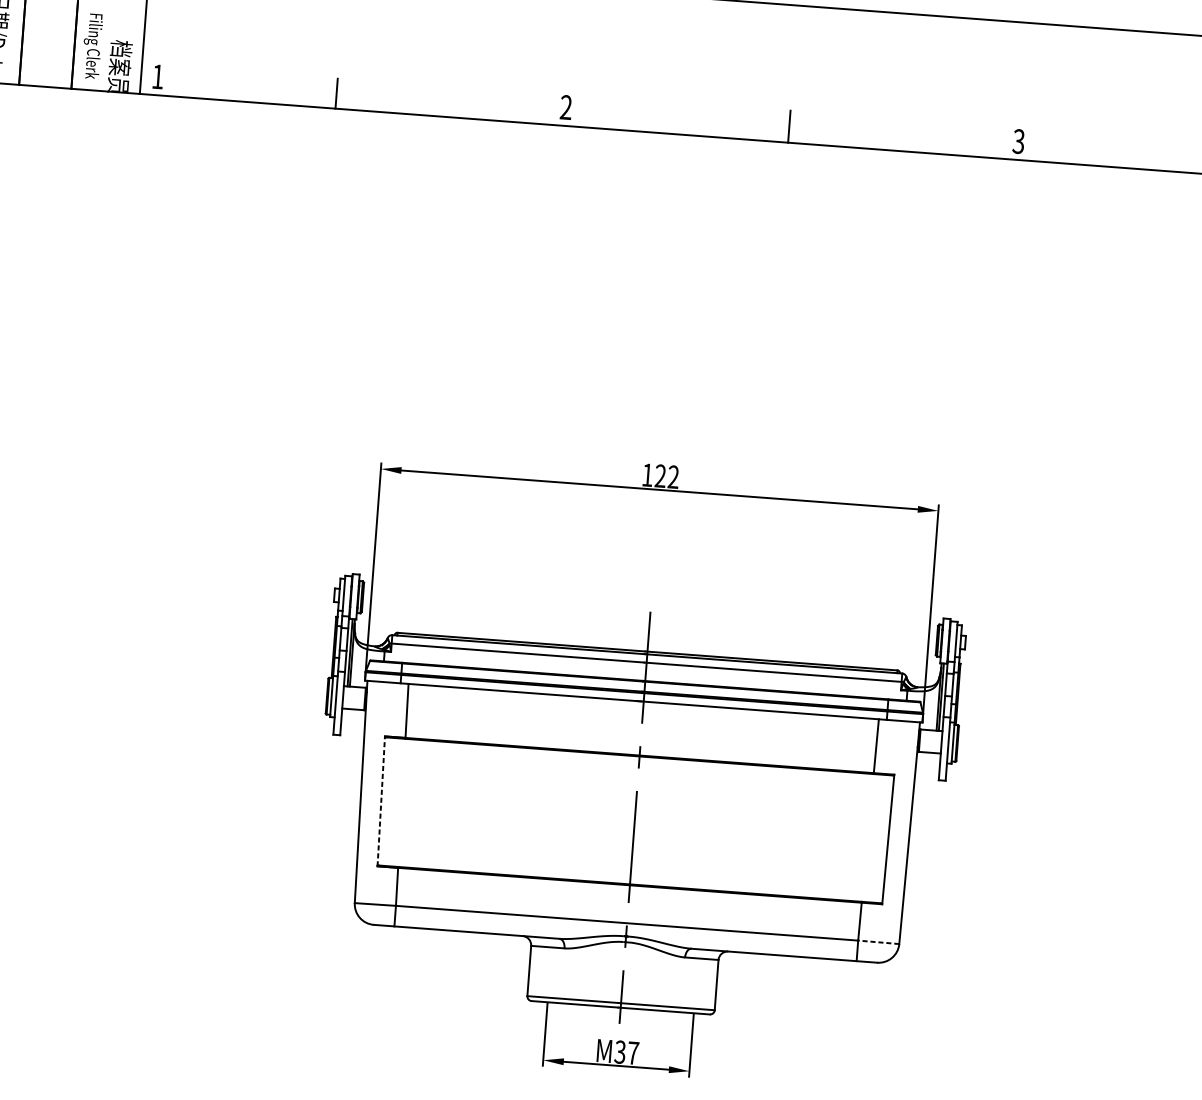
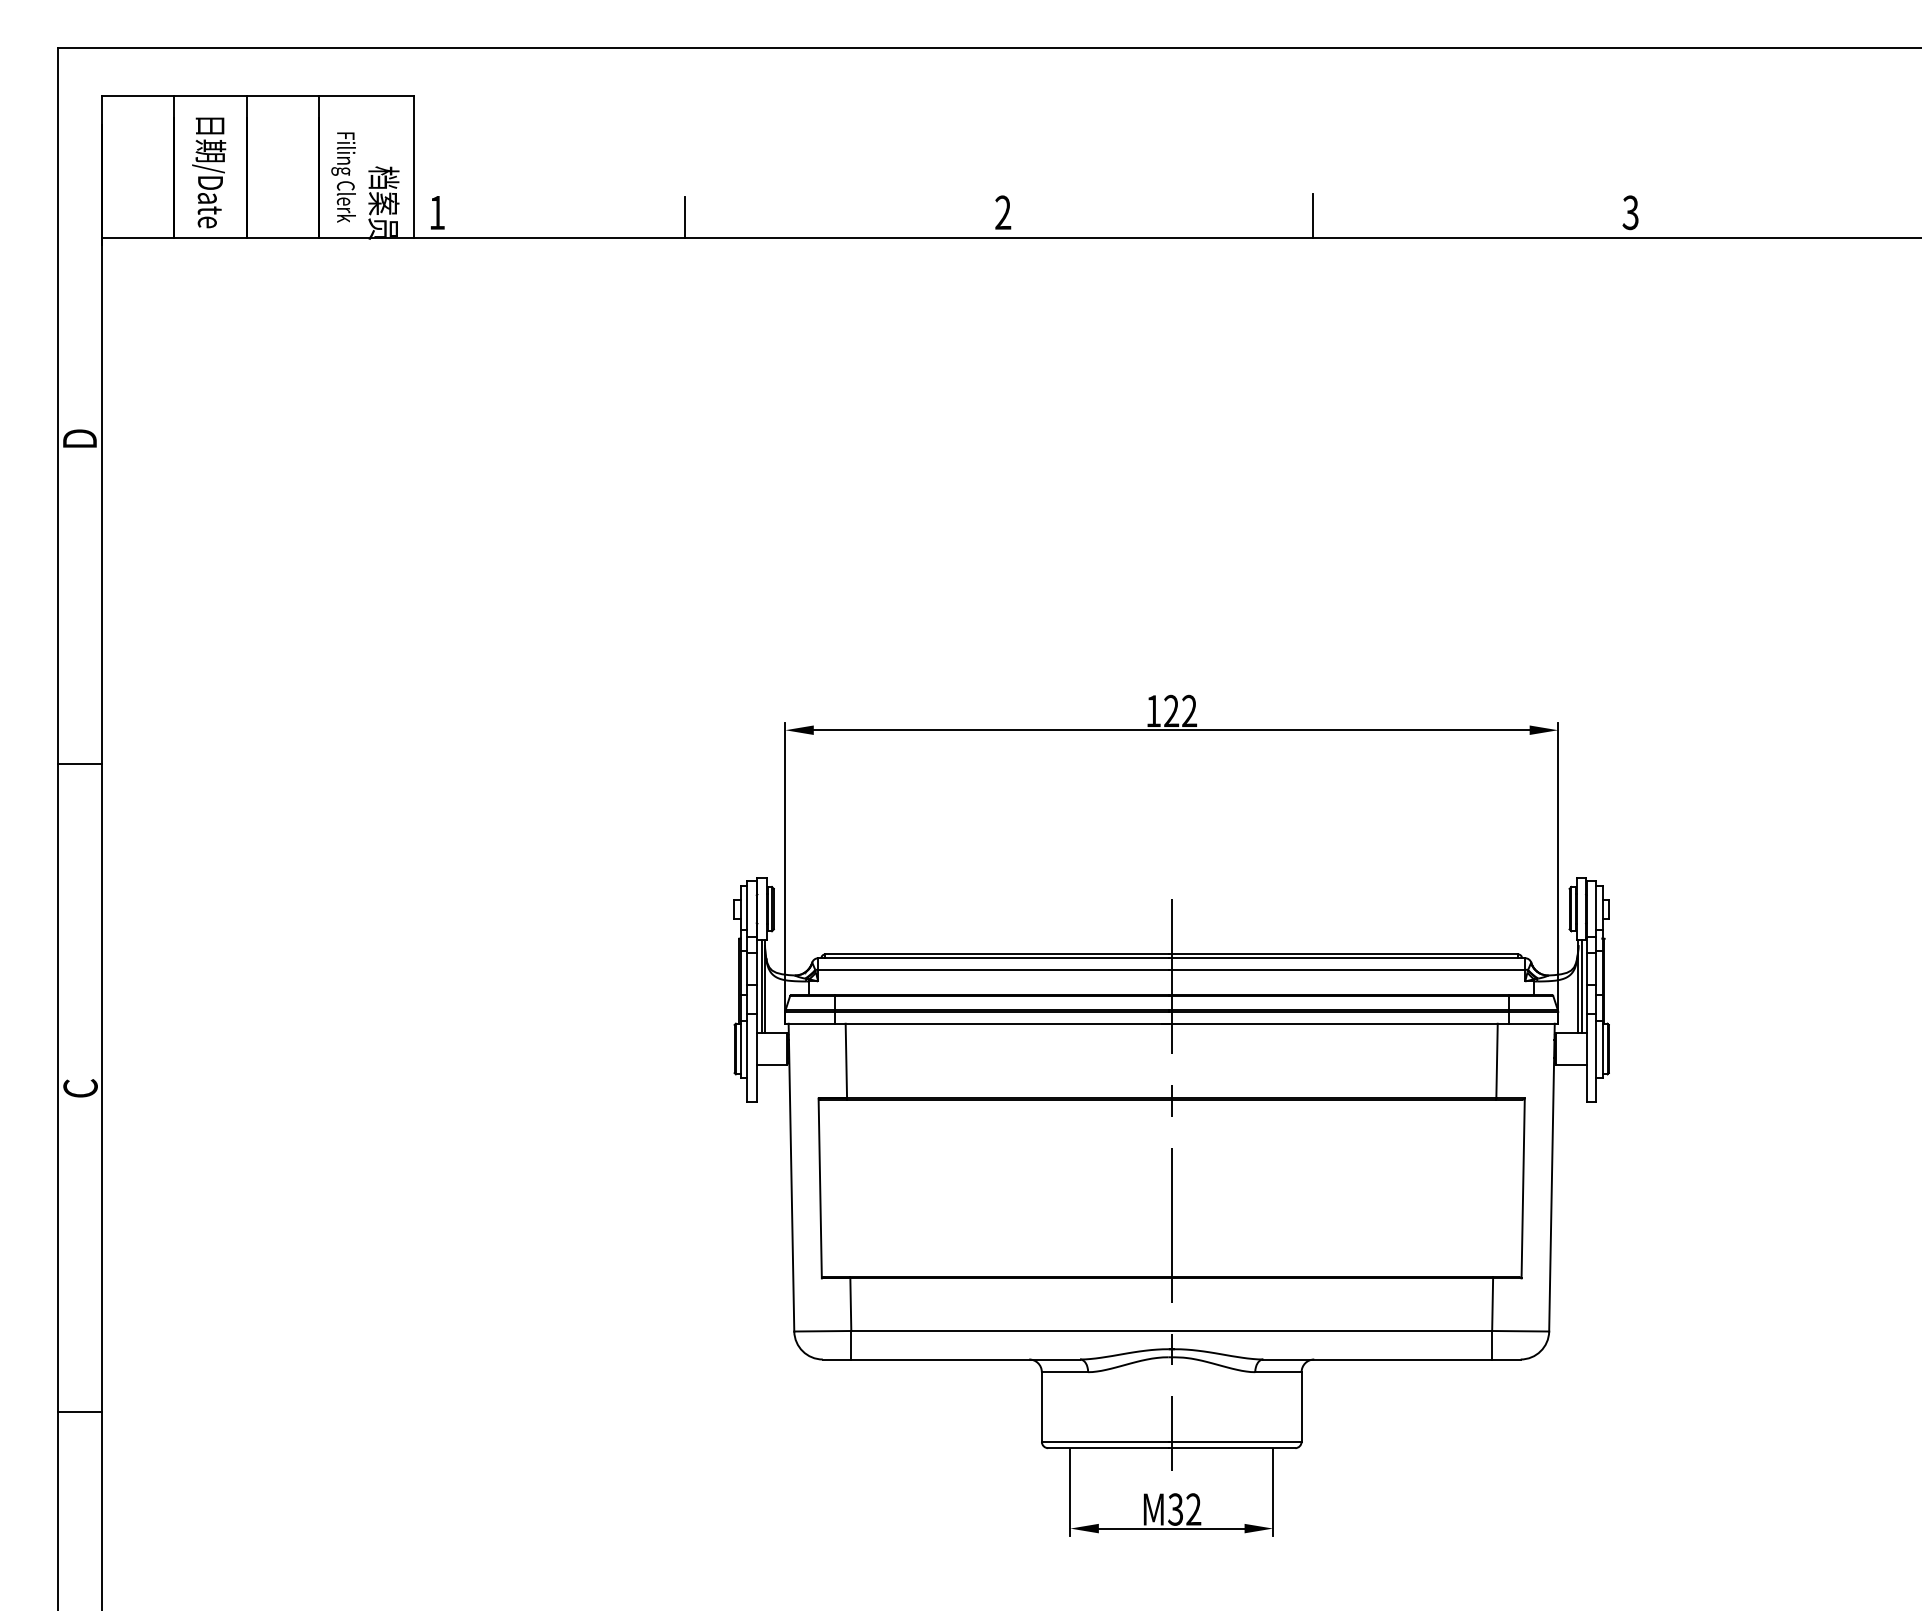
line: (381, 801) -> (820, 1188), dashed -> solid
line: (878, 942) -> (1520, 1331), dashed -> solid
text: (633, 1053) -> (1193, 1509), M37 -> M32

